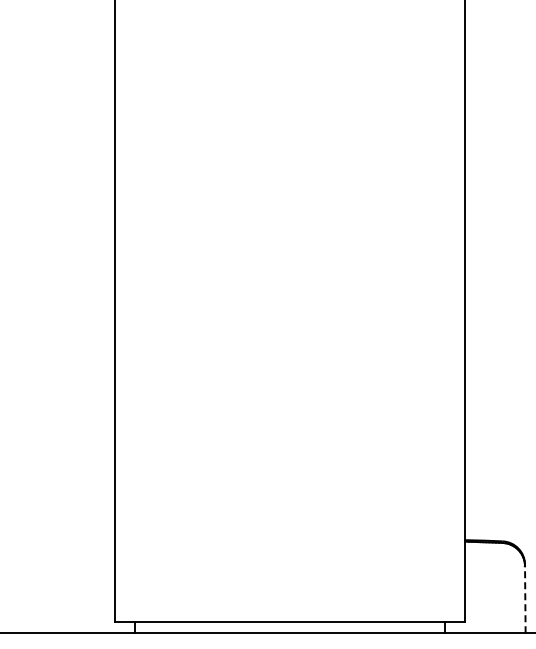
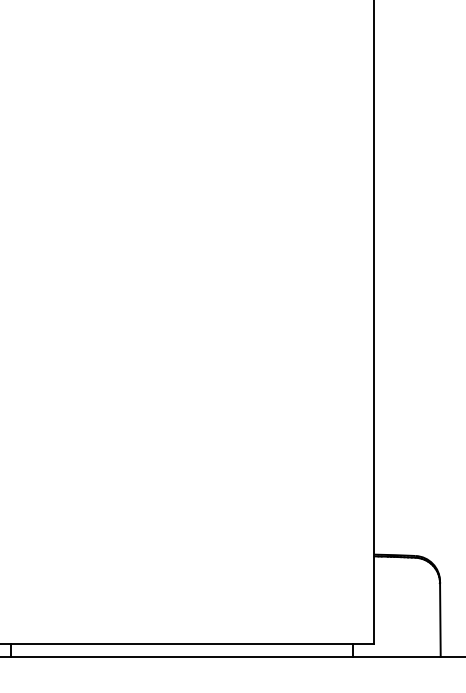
line: (525, 598) -> (440, 618), dashed -> solid

